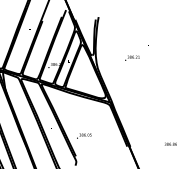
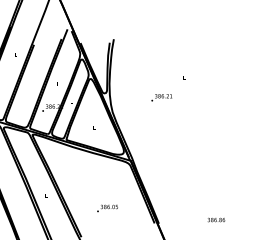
text: (84, 135) -> (107, 207), moved

